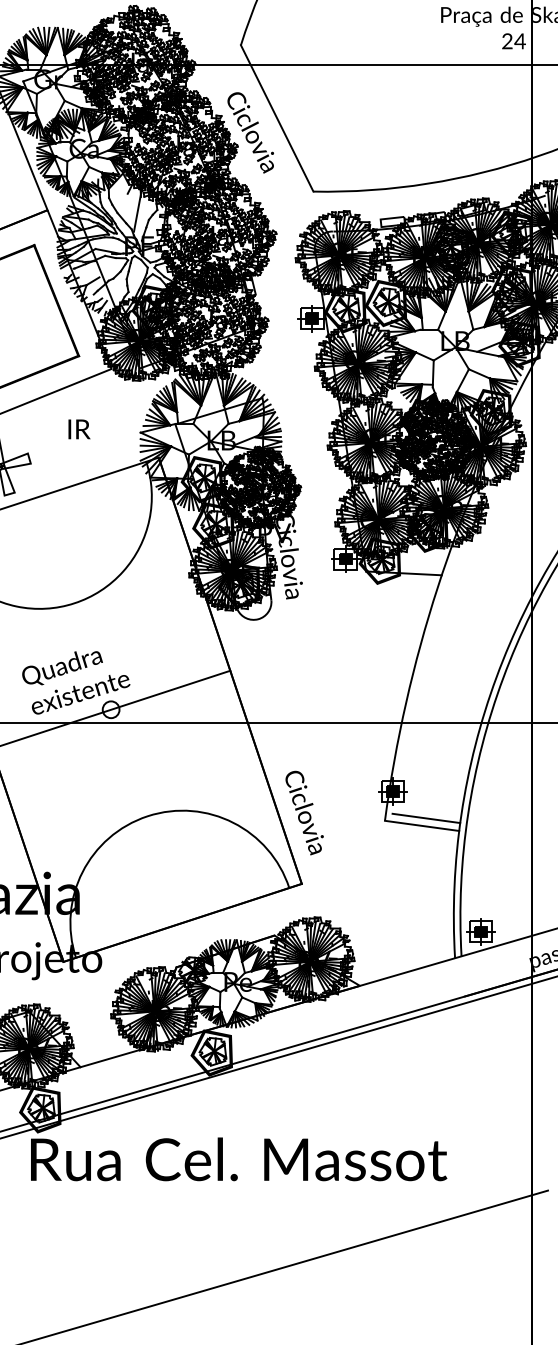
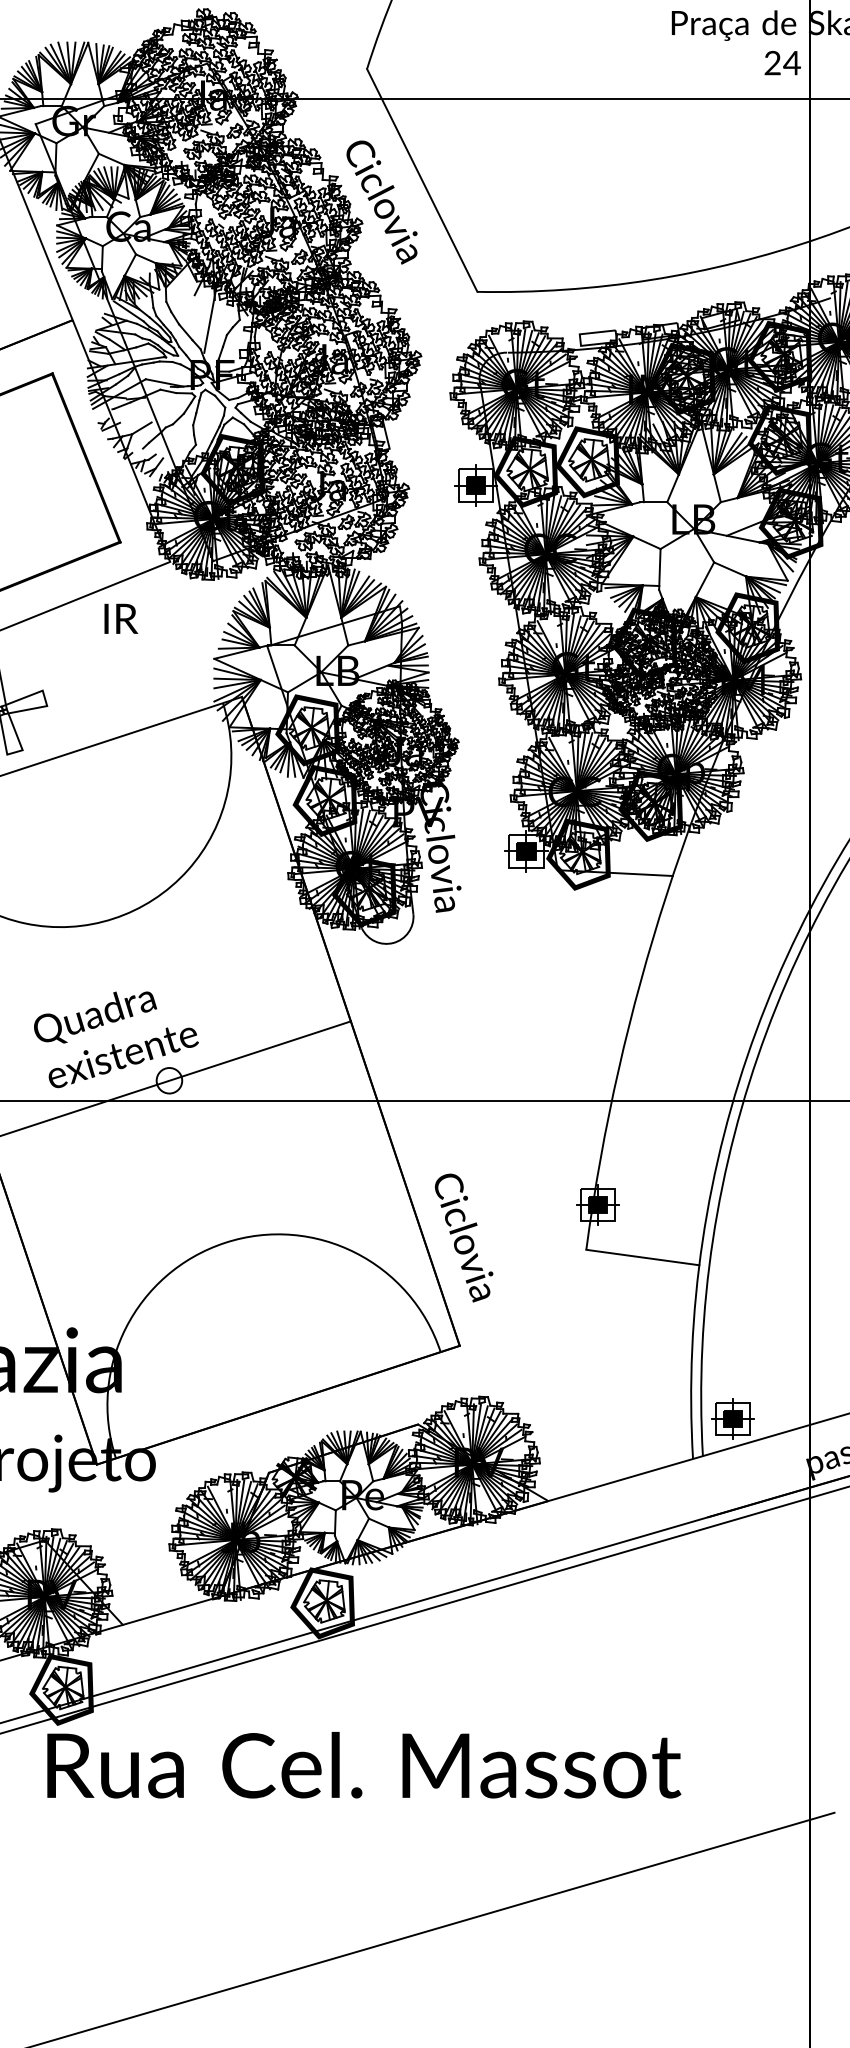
text: (79, 429) -> (121, 619), moved
line: (426, 818) -> (649, 1246), removed

